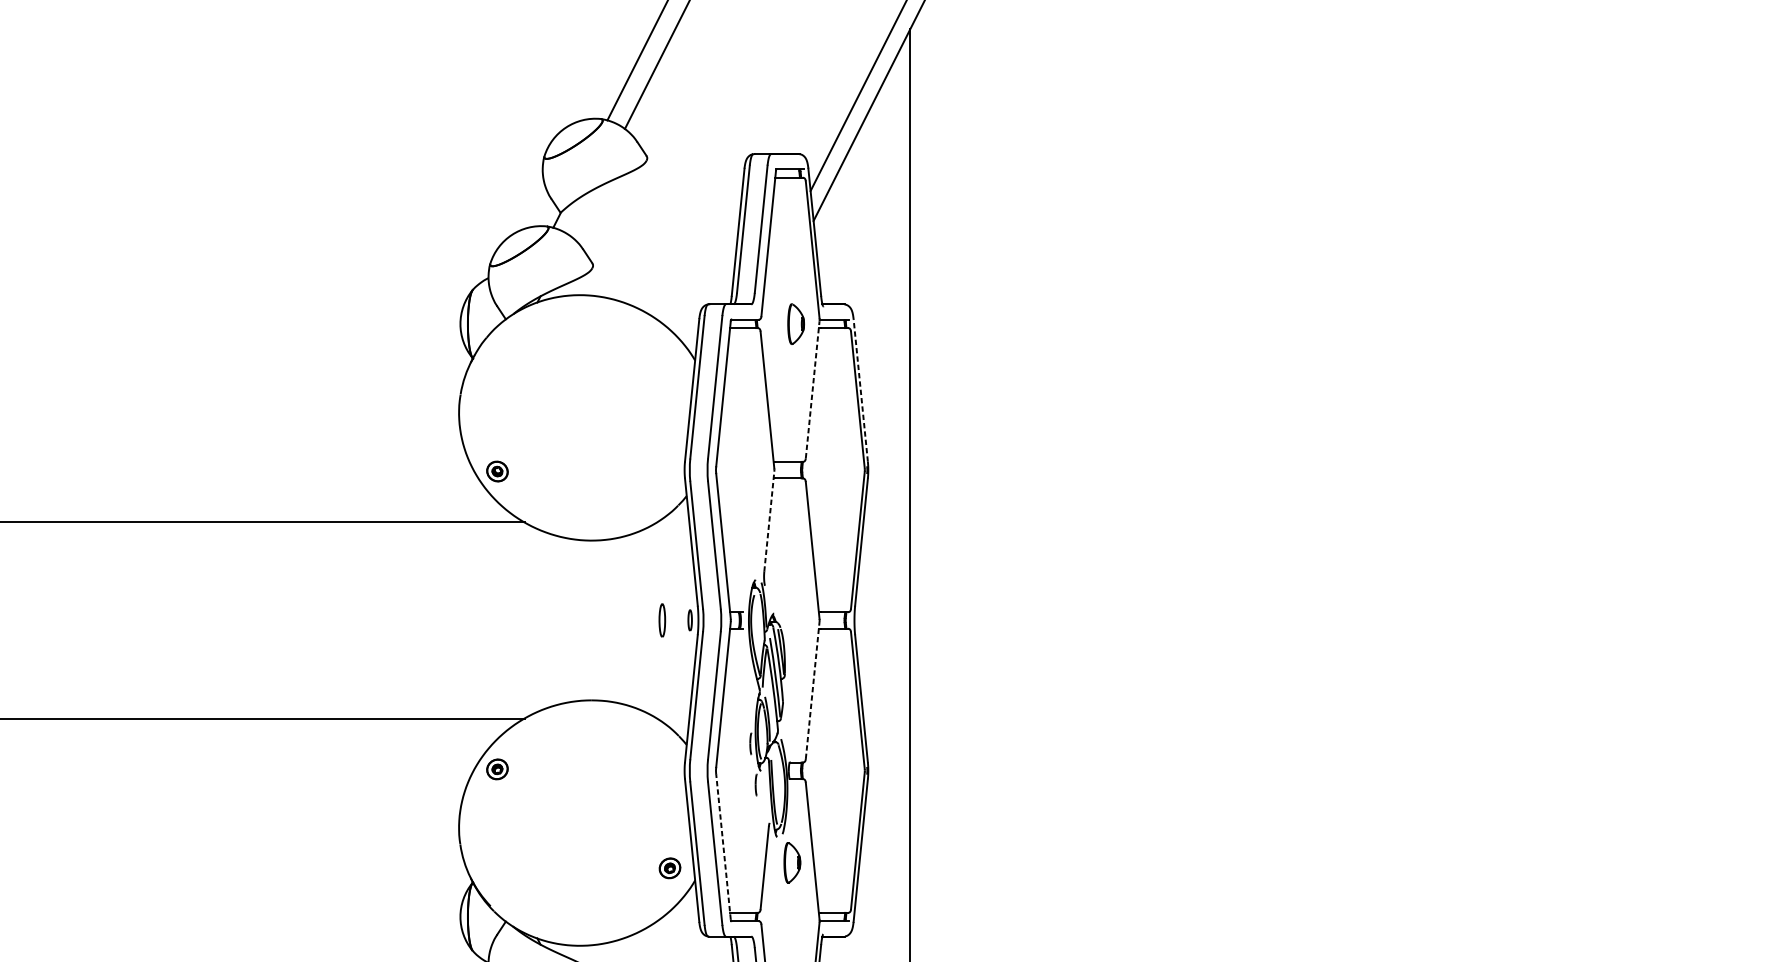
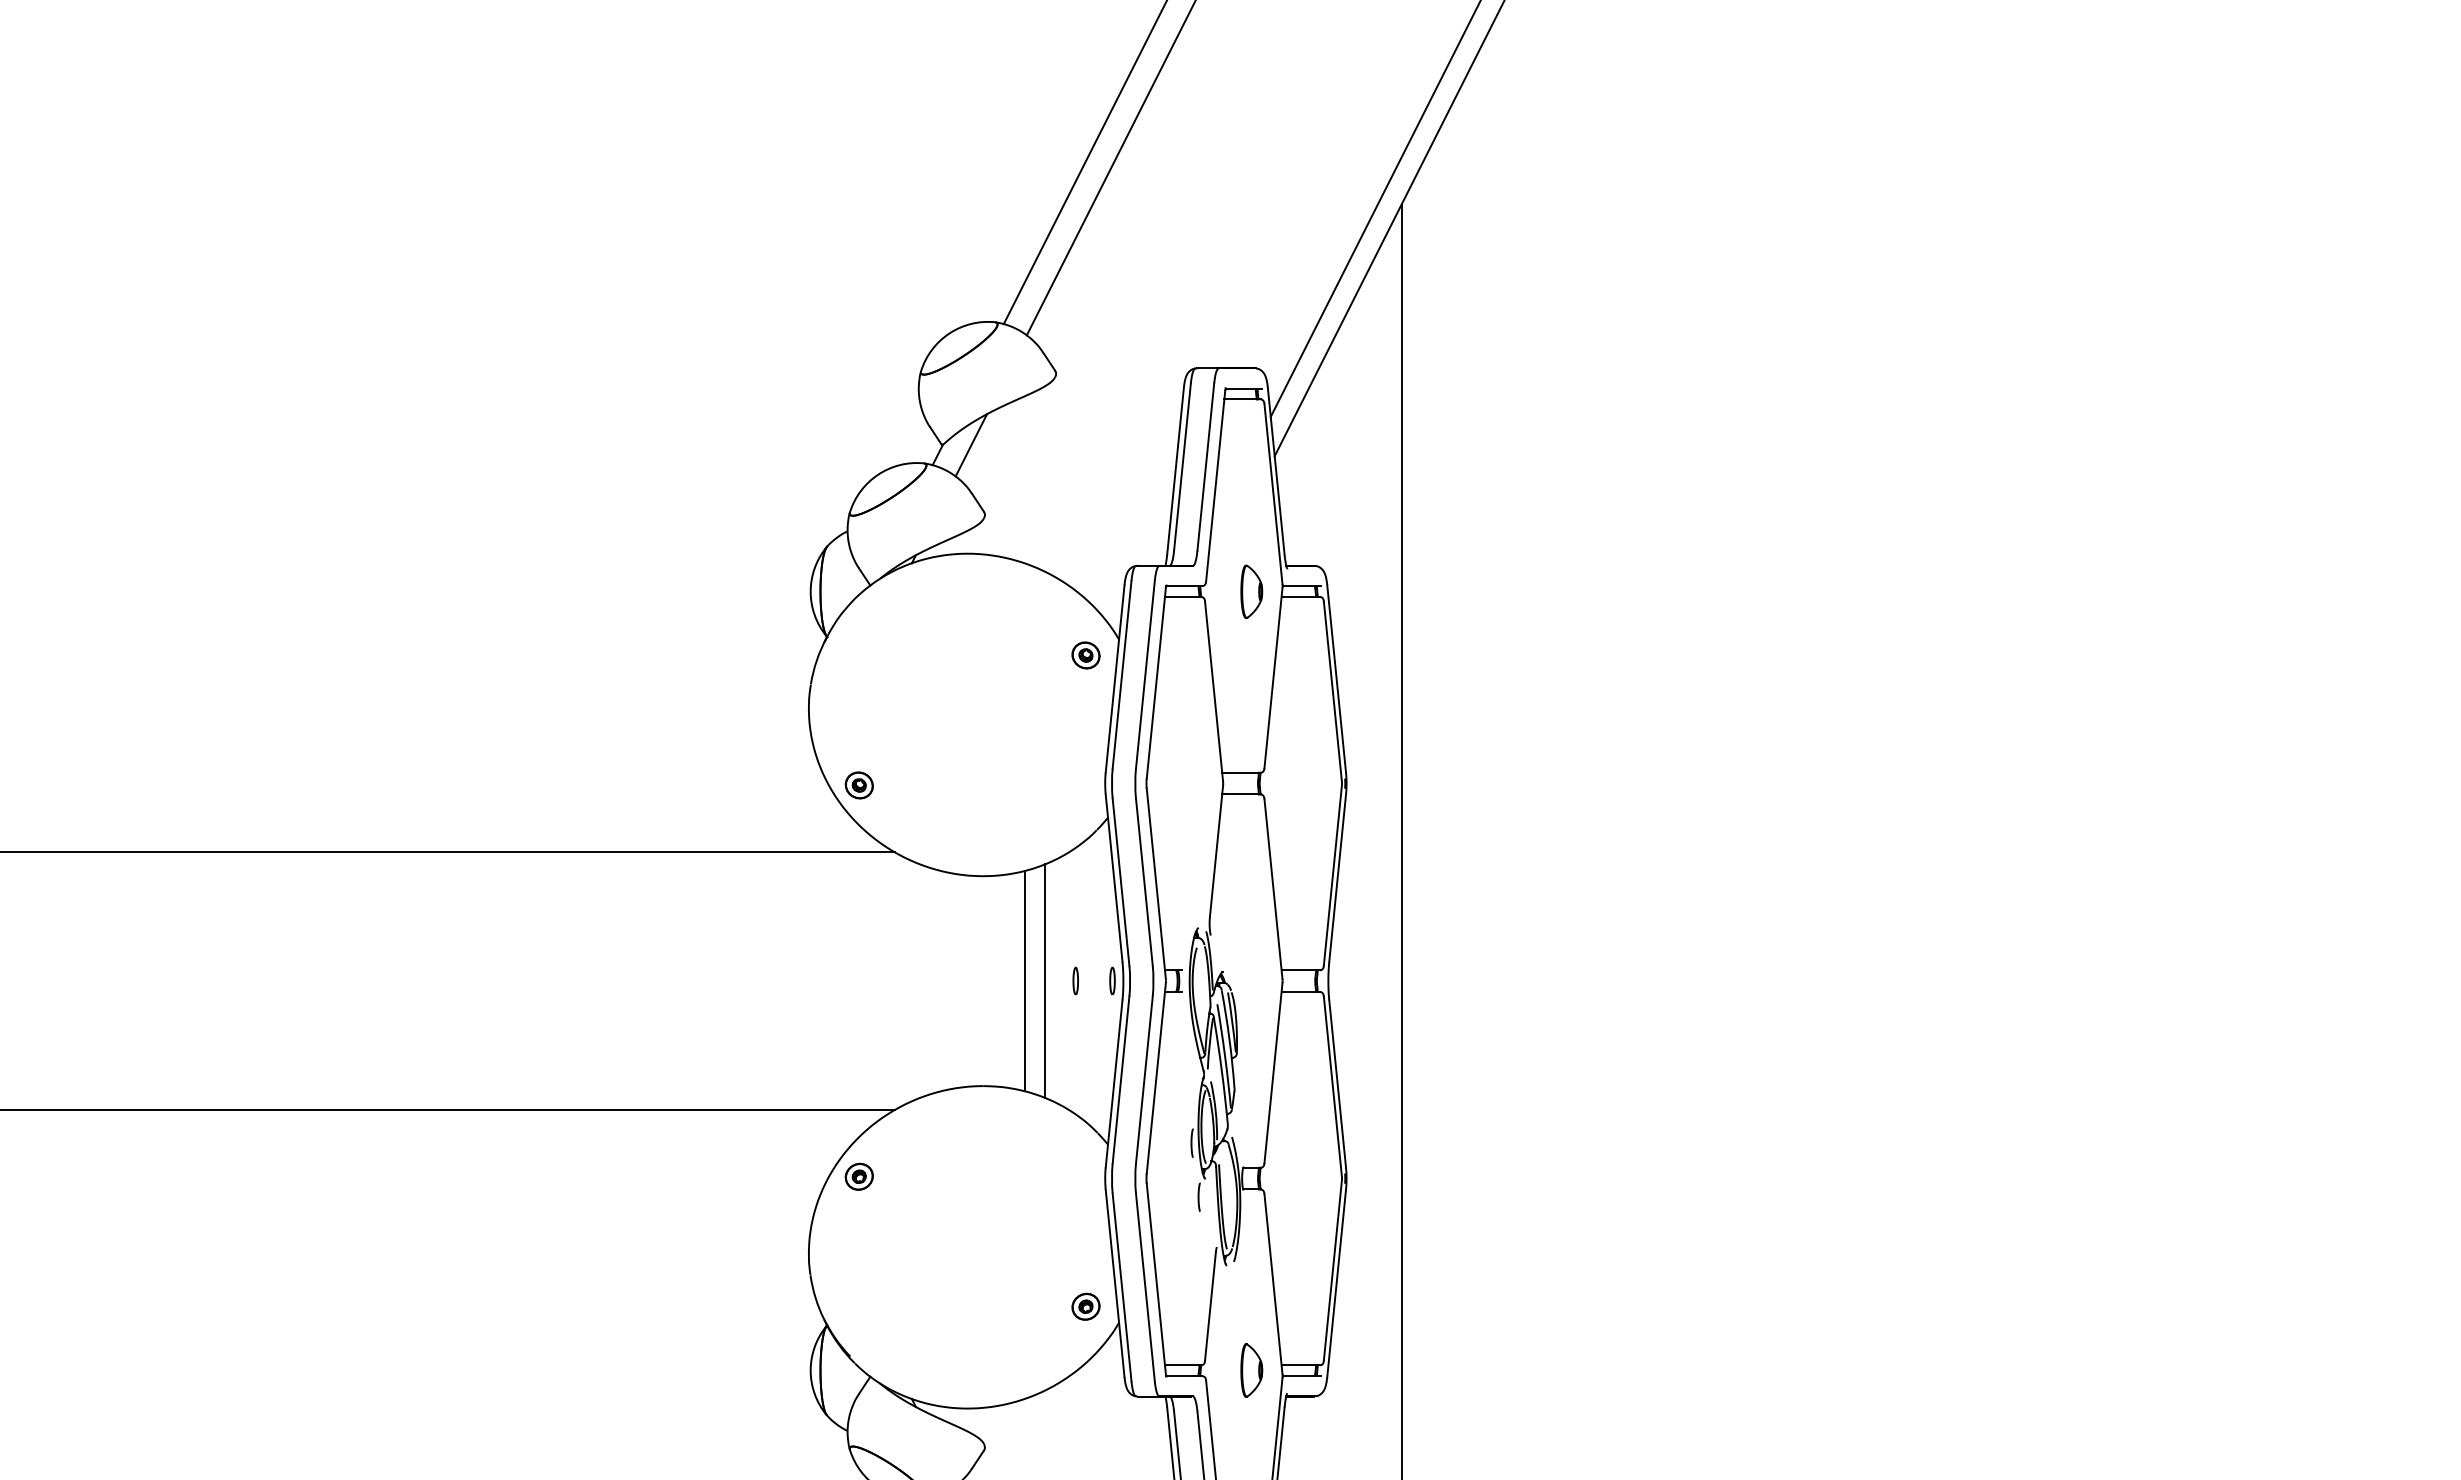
line: (582, 212) -> (971, 445), added
part: (669, 372) -> (1085, 655), added
line: (812, 389) -> (1273, 677), dashed -> solid
line: (860, 390) -> (1336, 678), dashed -> solid
line: (769, 521) -> (1216, 851), dashed -> solid
line: (623, 619) -> (1024, 980), added
line: (638, 619) -> (1044, 980), added
part: (662, 619) -> (1075, 980), size x0.62
line: (812, 690) -> (1273, 1072), dashed -> solid
line: (723, 846) -> (1156, 1278), dashed -> solid
part: (792, 862) -> (1251, 1370), moved

